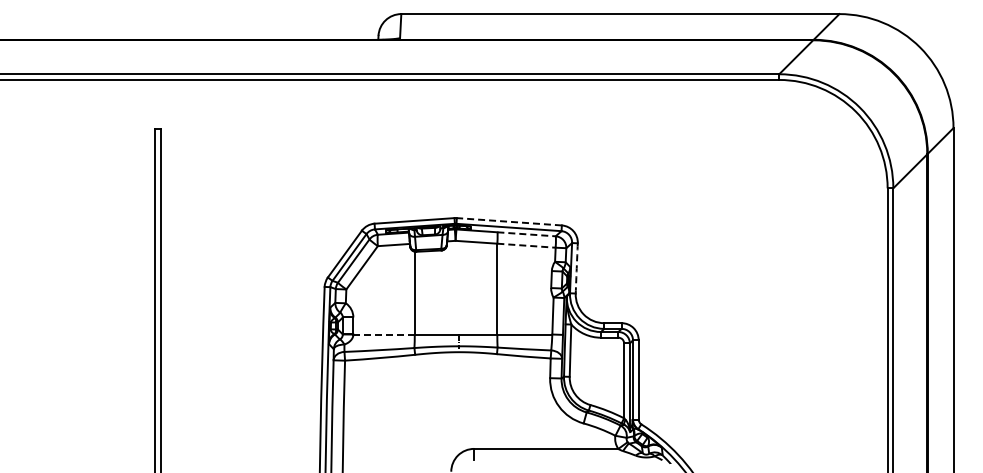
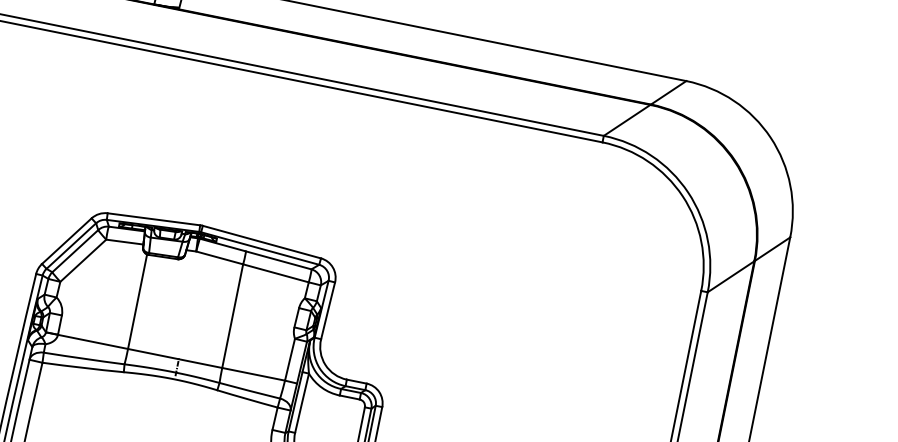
line: (509, 221) -> (262, 241), dashed -> solid
line: (527, 234) -> (279, 260), dashed -> solid
line: (526, 245) -> (276, 273), dashed -> solid
arc: (576, 268) -> (327, 310), dashed -> solid
line: (384, 334) -> (93, 341), dashed -> solid

